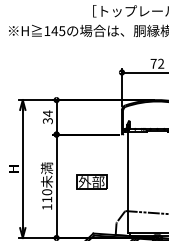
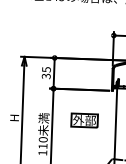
text: (47, 113) -> (46, 69), 34 -> 35
part: (91, 181) -> (84, 120), moved

